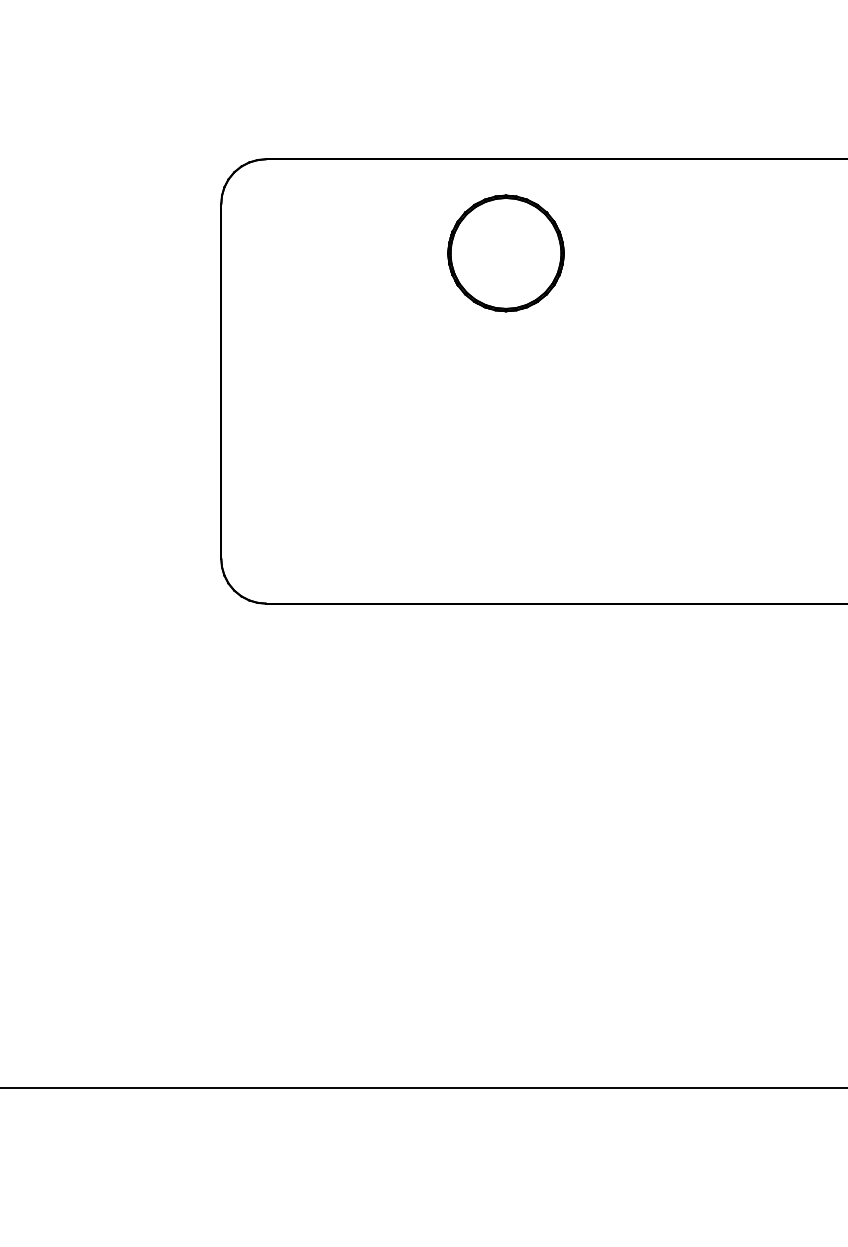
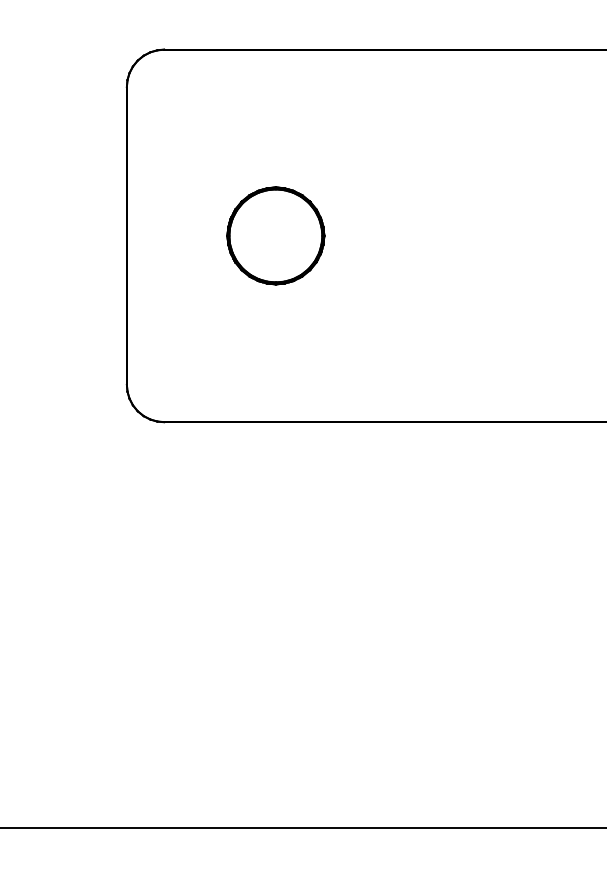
part: (505, 253) -> (275, 235), moved

